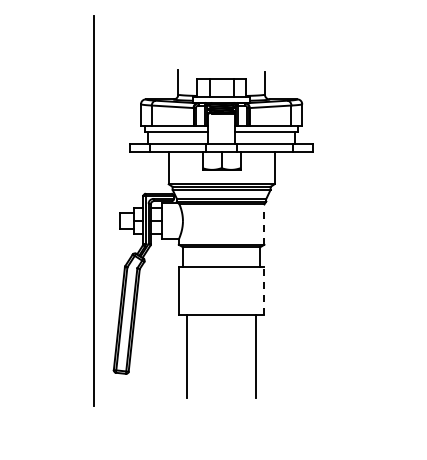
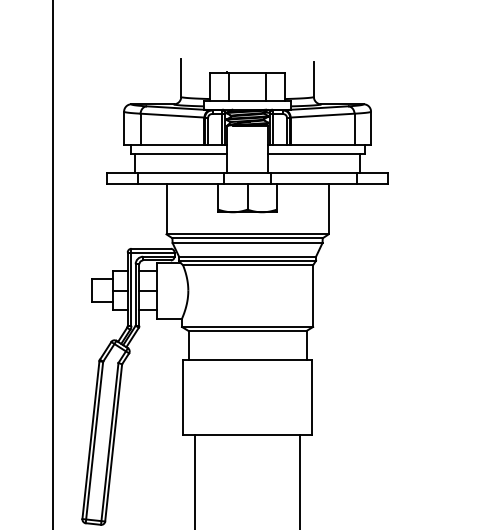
line: (264, 224) -> (313, 295), dashed -> solid
line: (263, 290) -> (311, 397), dashed -> solid

